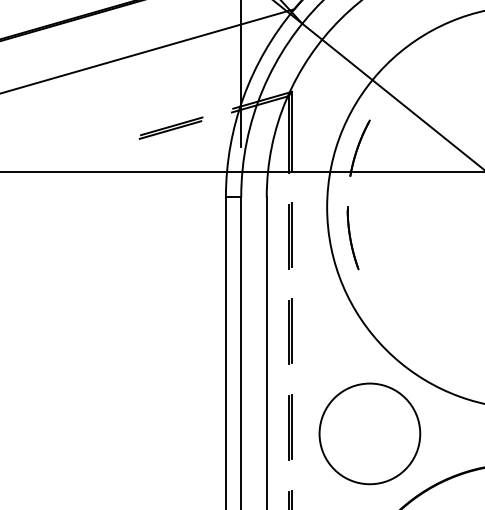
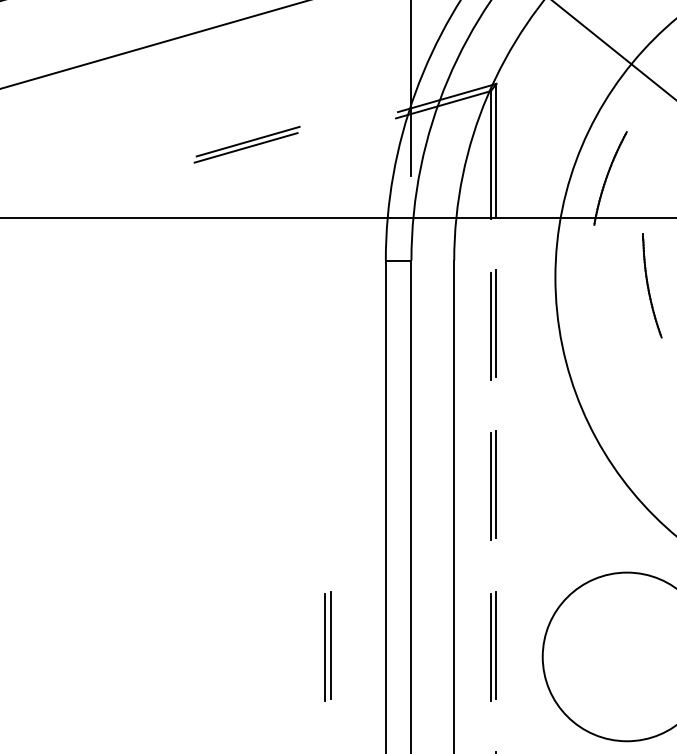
part: (170, 127) -> (246, 143), moved
part: (352, 238) -> (651, 285), moved
line: (190, 427) -> (326, 646), added

